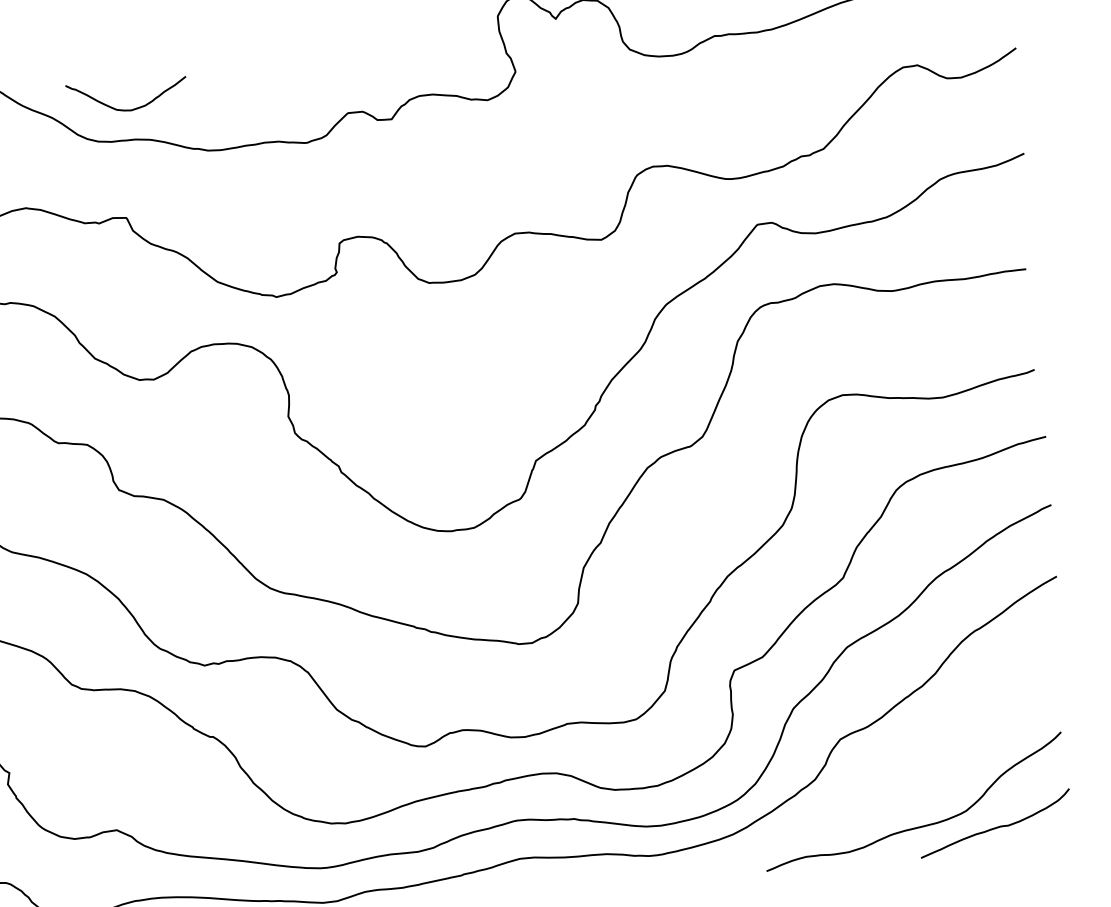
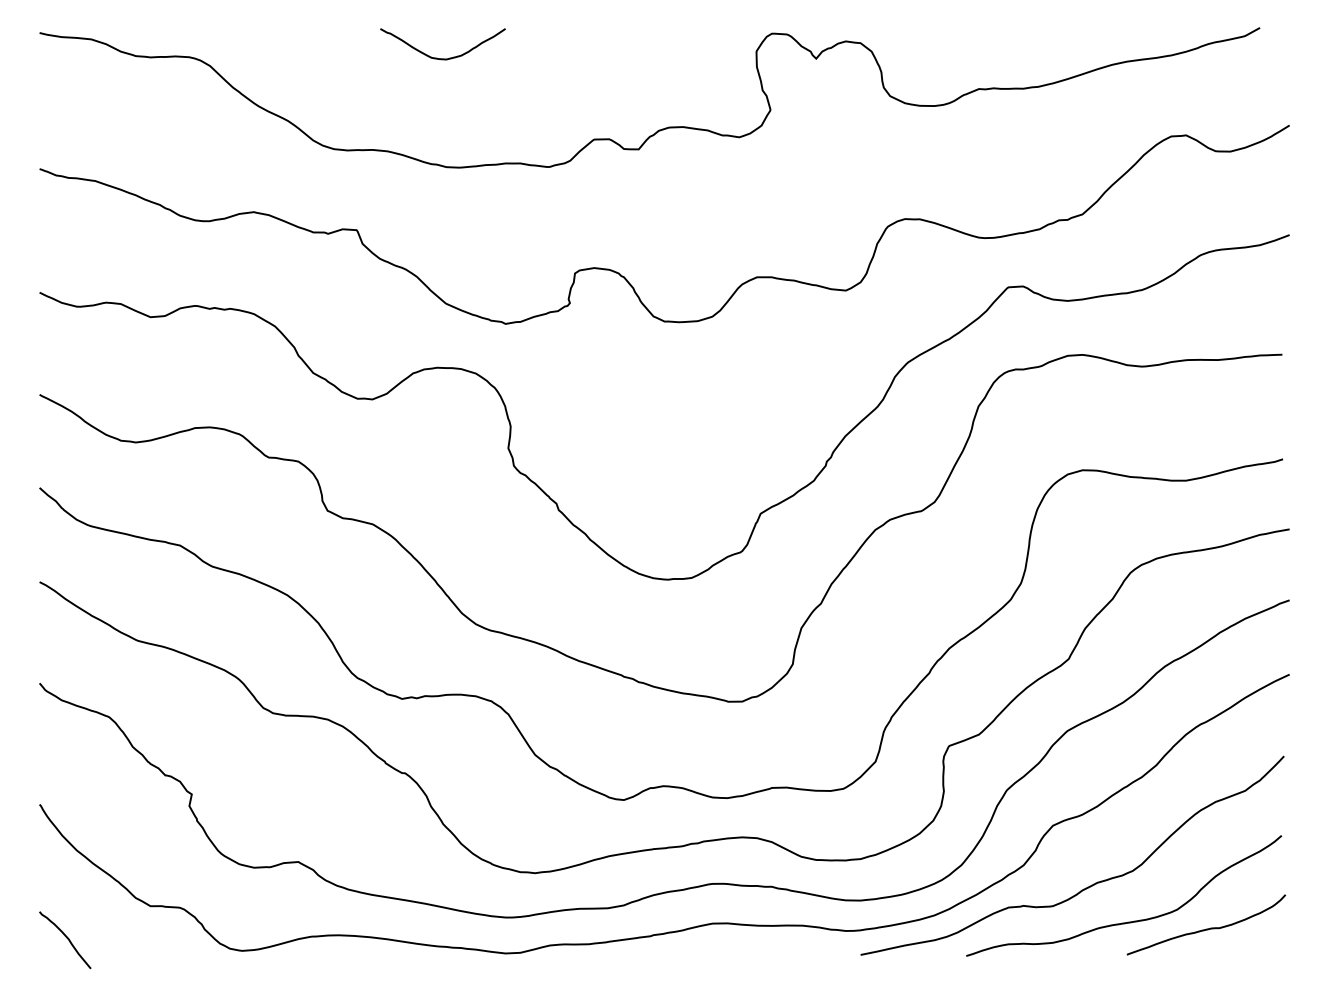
curve: (122, 109) -> (437, 57), moved
curve: (878, 795) -> (1087, 886), added

